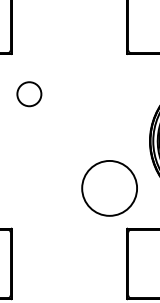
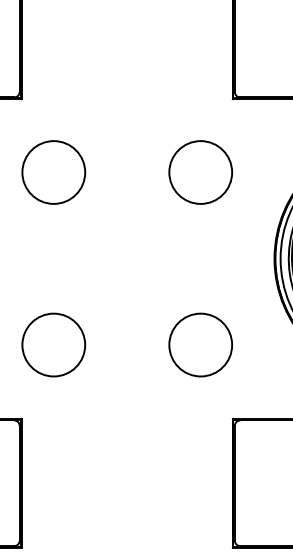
circle: (29, 94) -> (54, 173), size x1.43
circle: (109, 94) -> (200, 173), added
circle: (29, 188) -> (54, 345), added
circle: (109, 188) -> (200, 345), size x0.62

